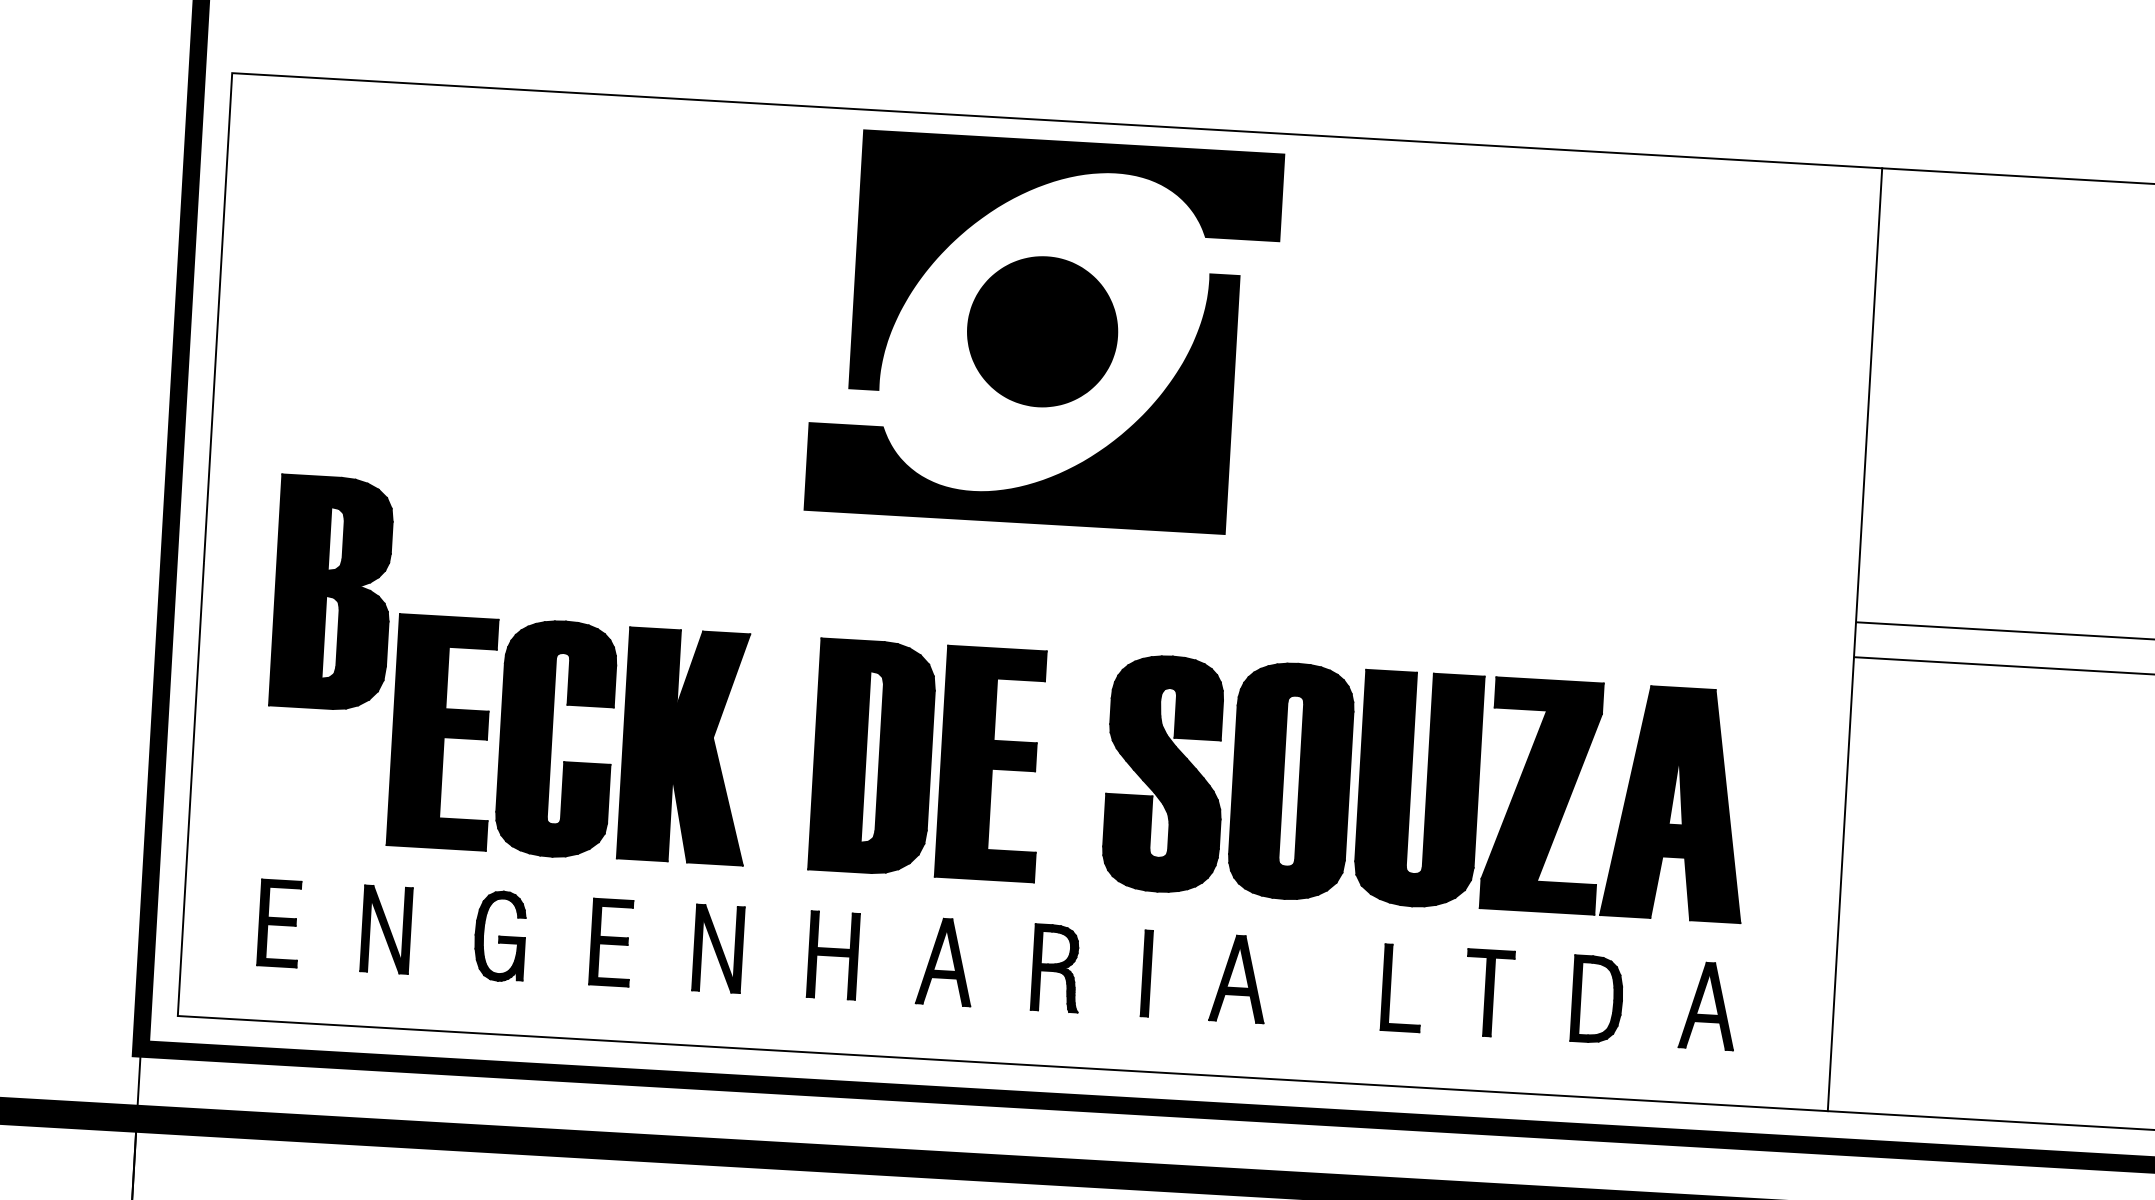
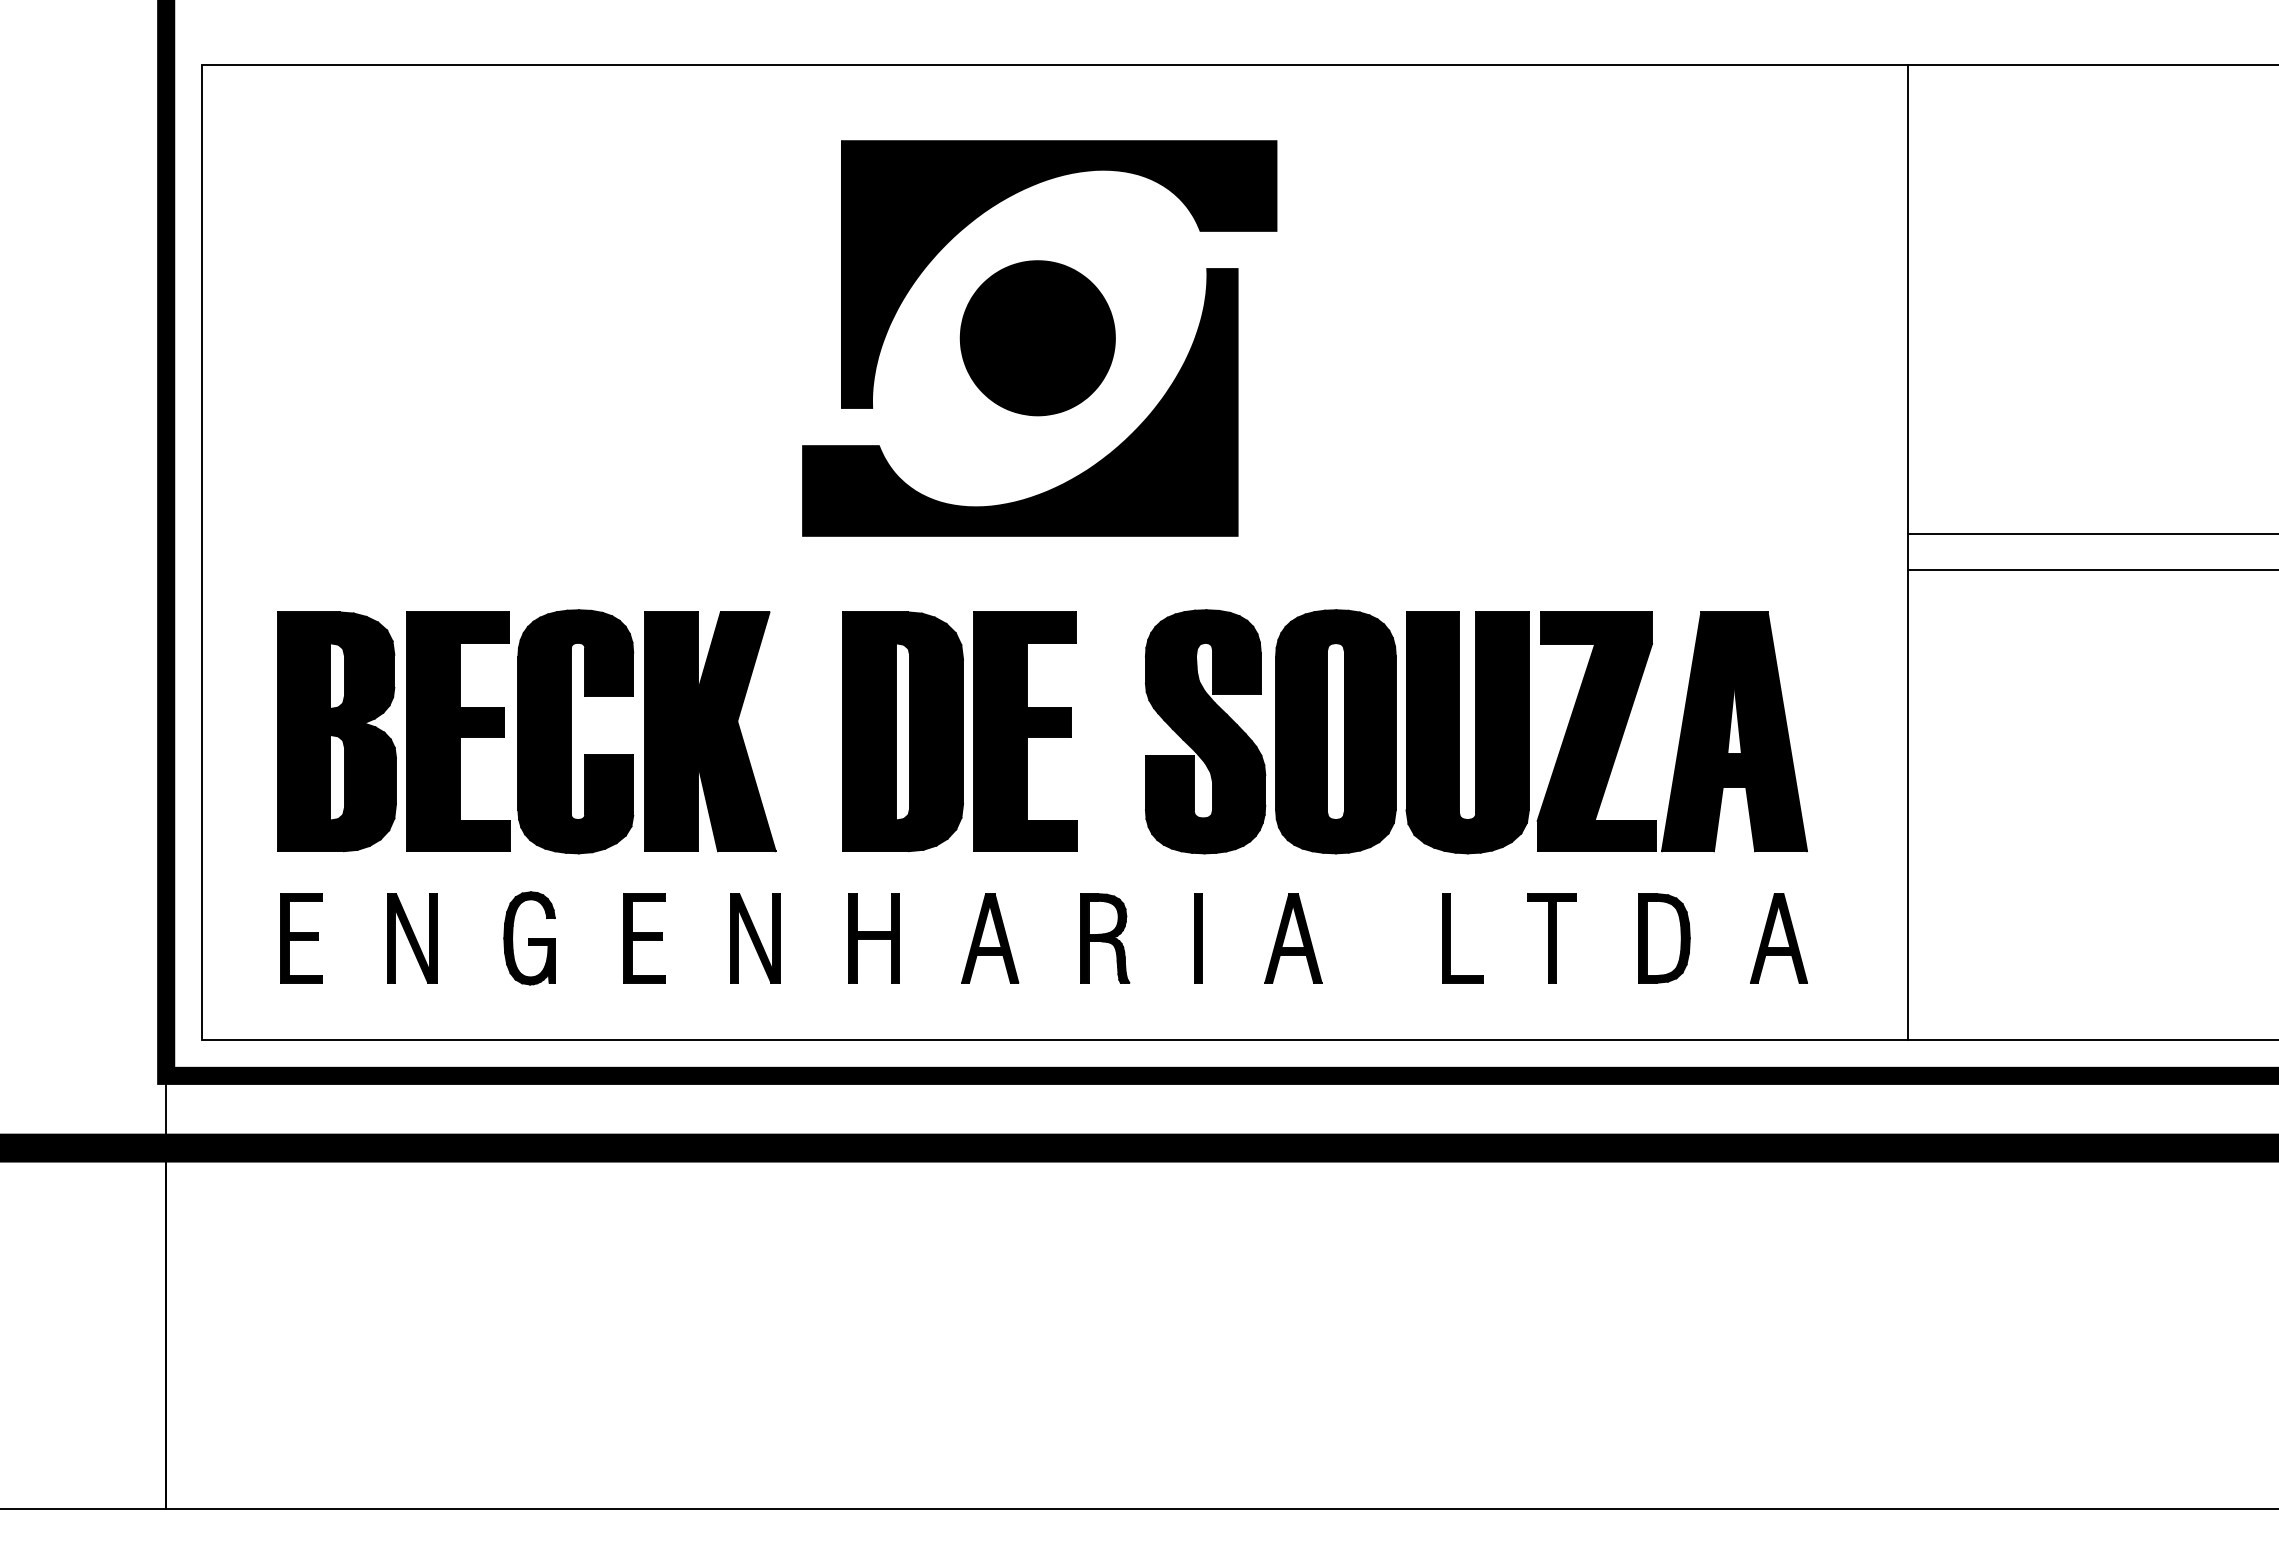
part: (1044, 332) -> (1039, 338), moved
part: (332, 592) -> (336, 731), moved

